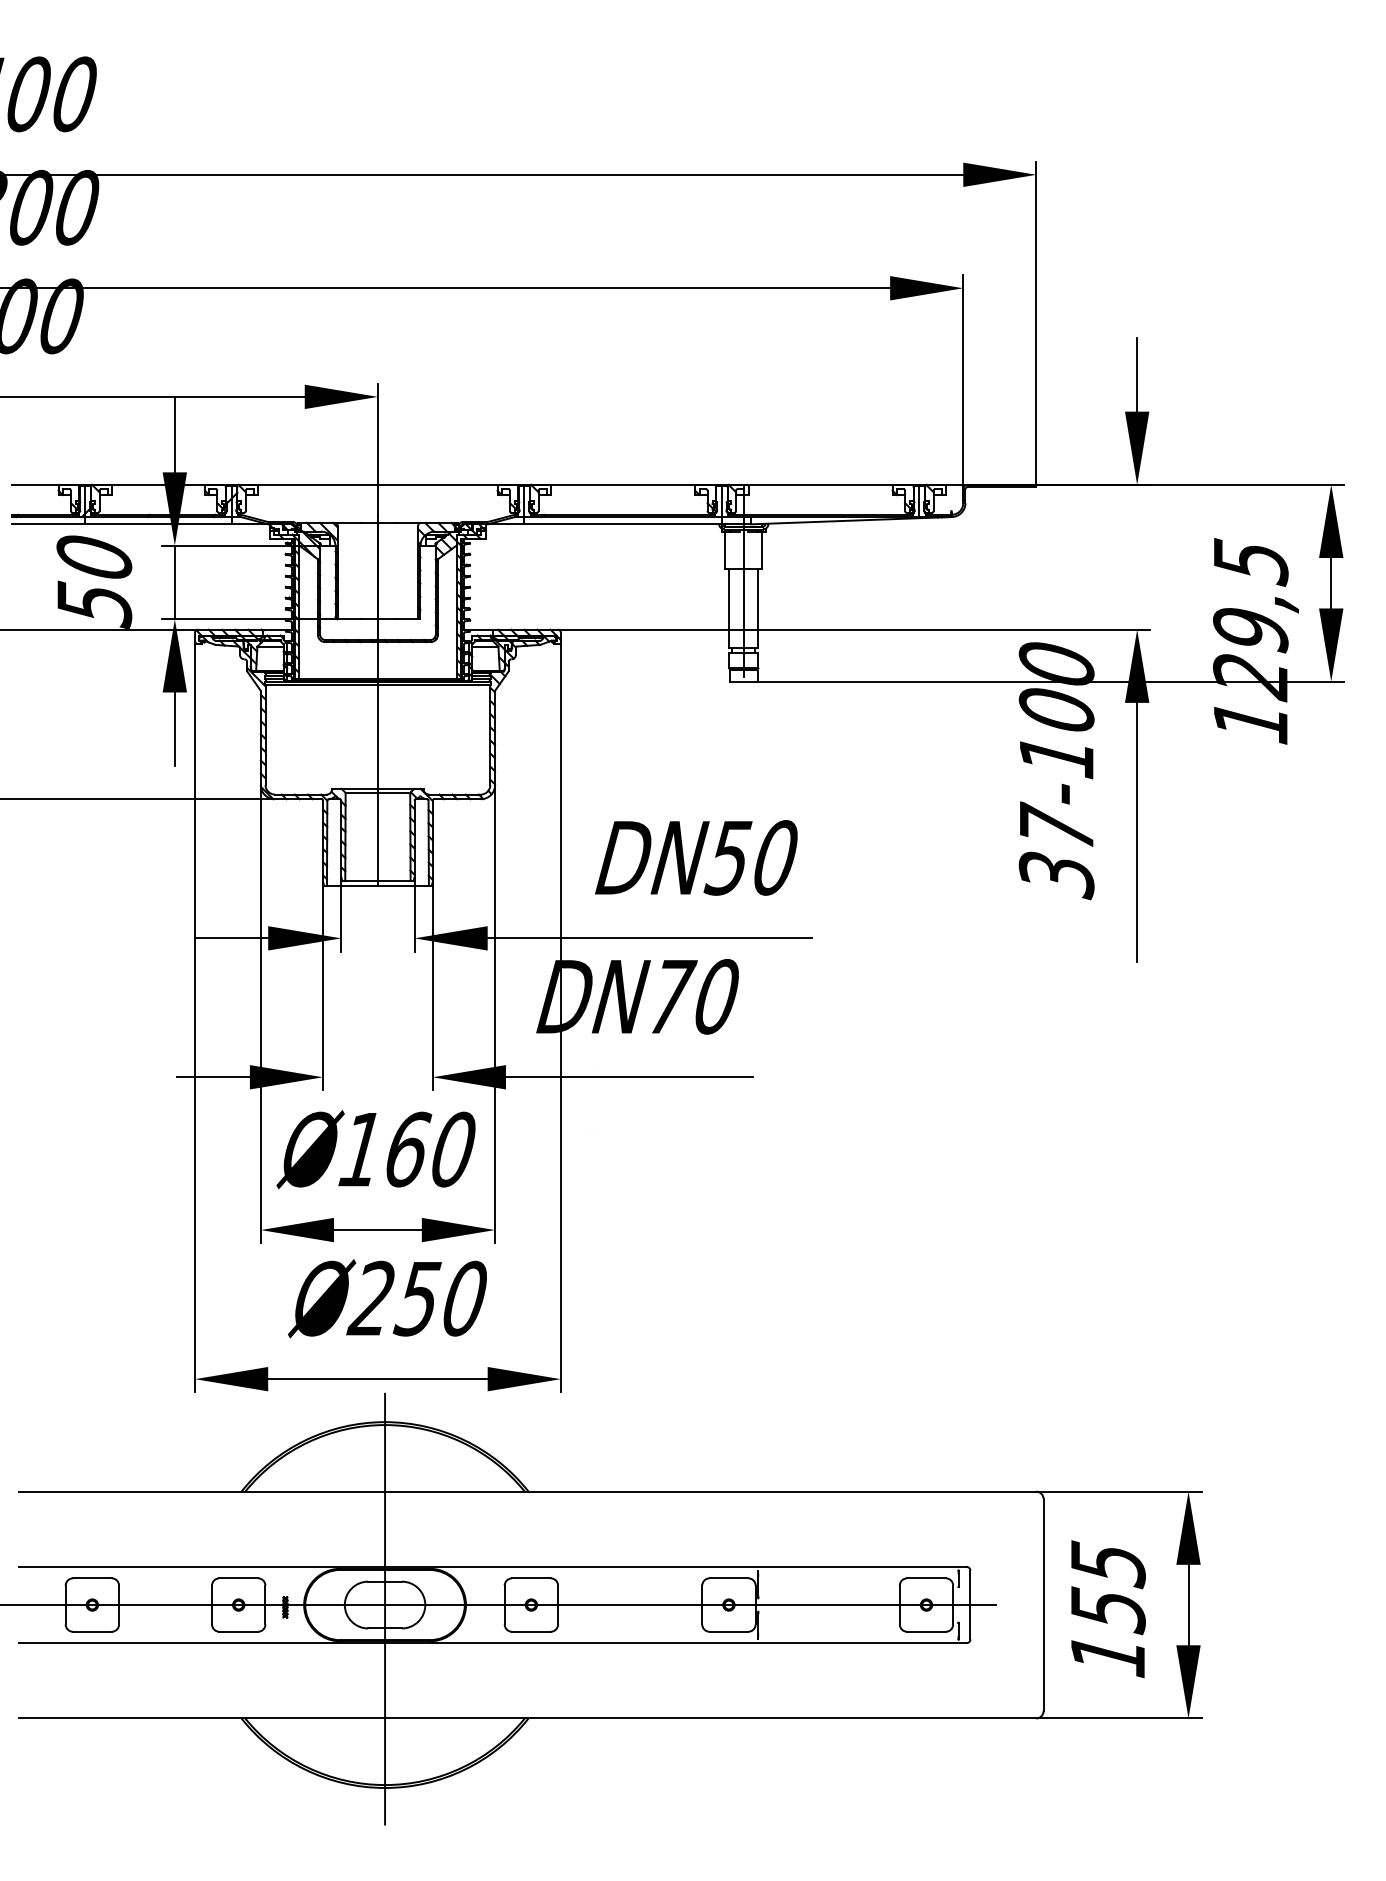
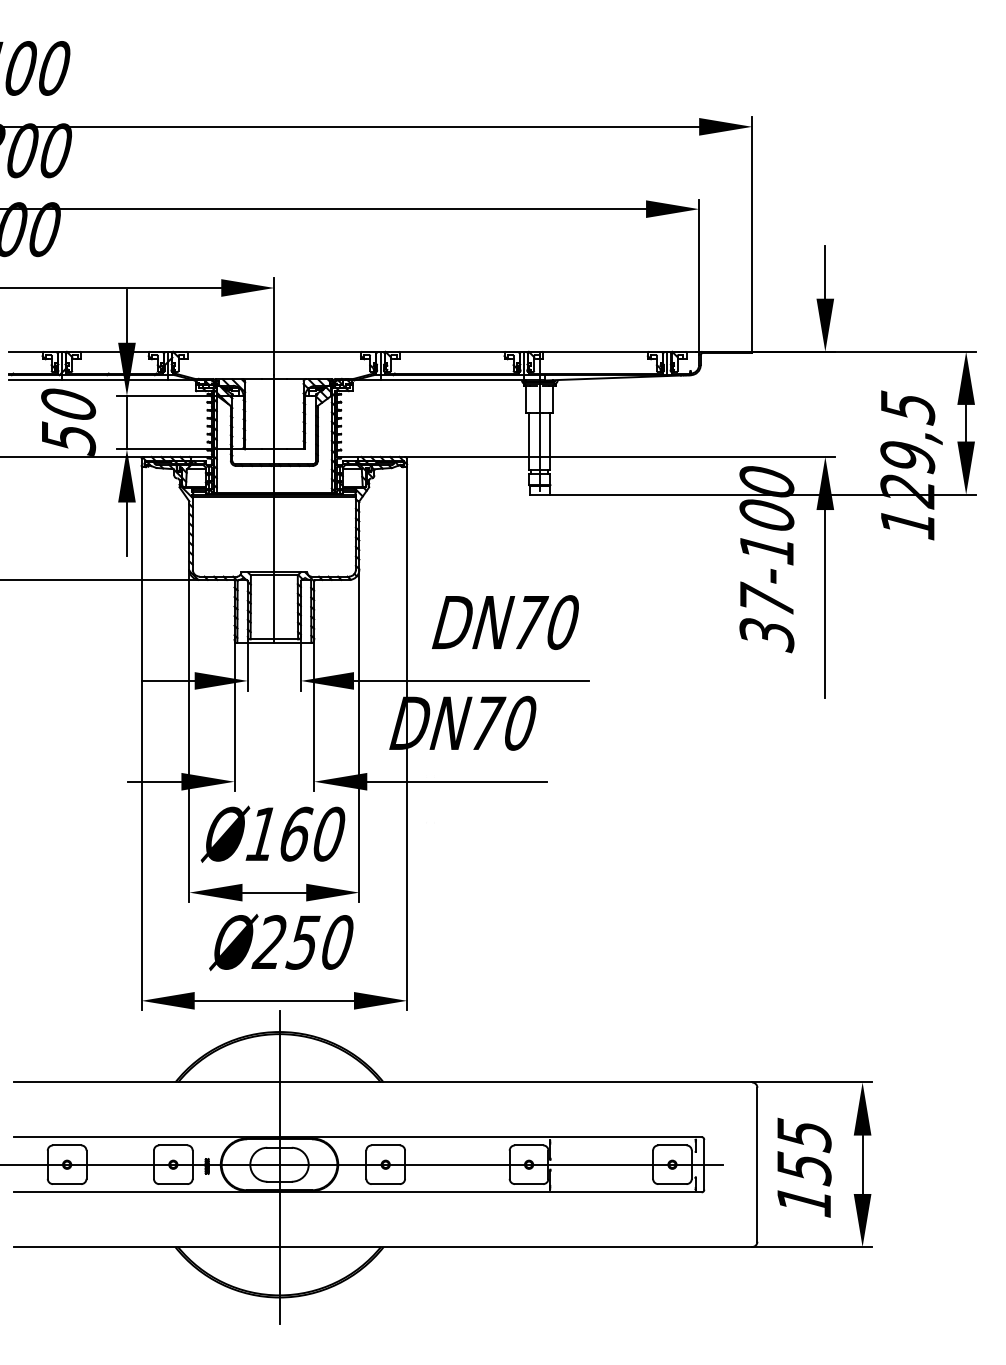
text: (729, 858) -> (529, 622), DN50 -> DN70

